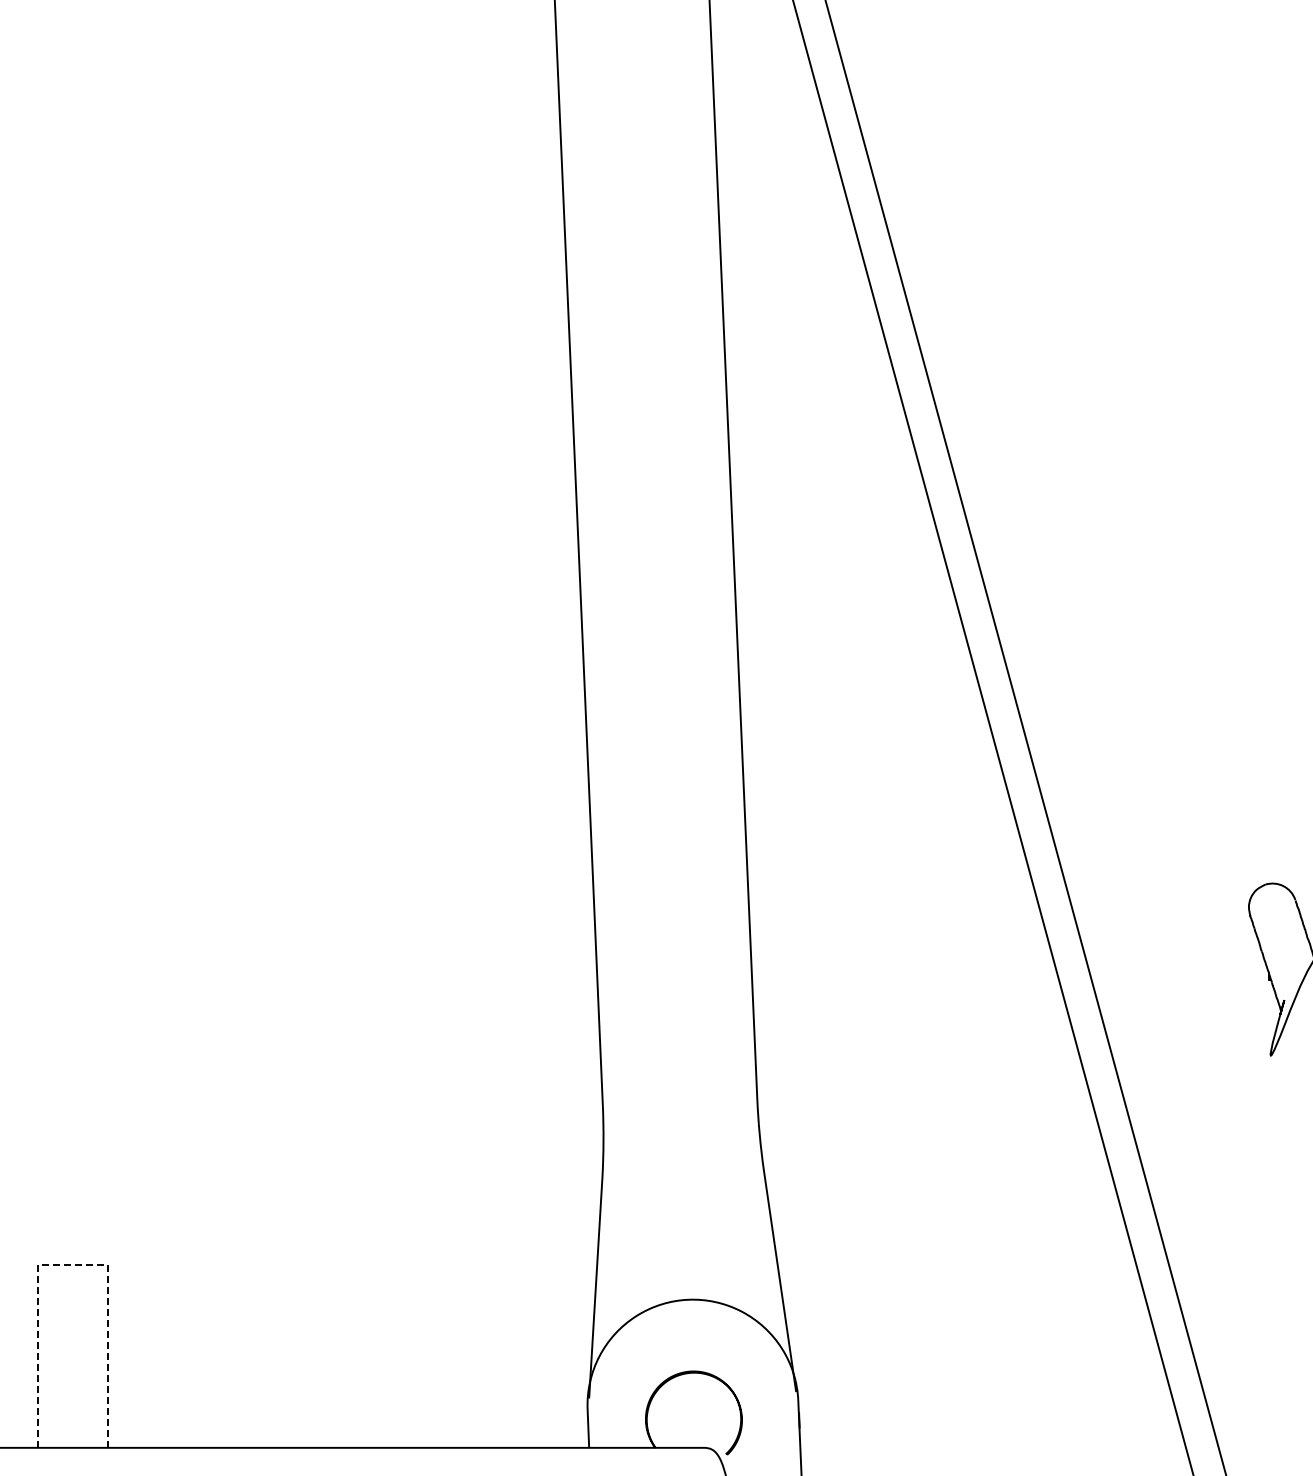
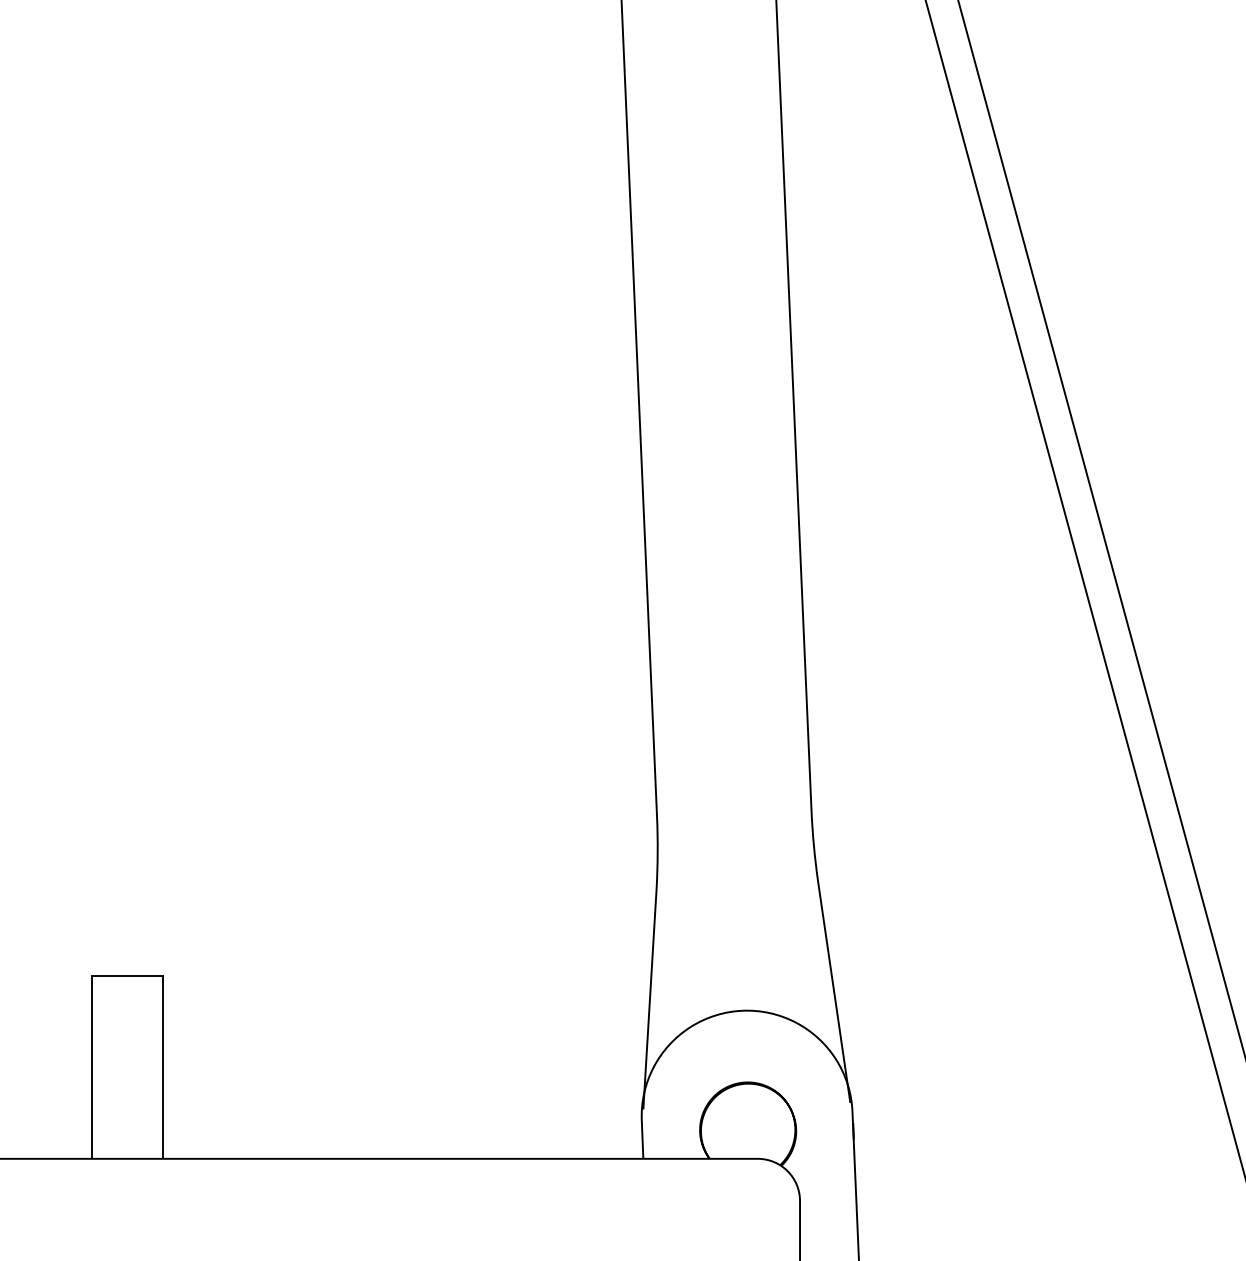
line: (73, 1265) -> (127, 976), dashed -> solid

